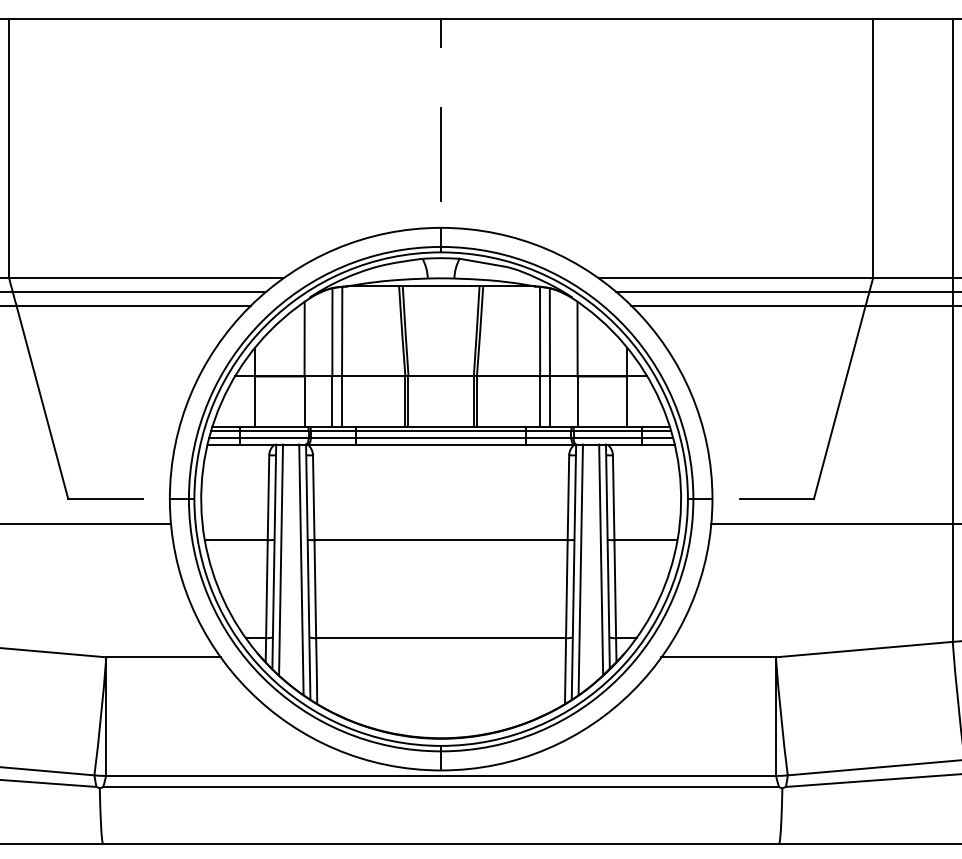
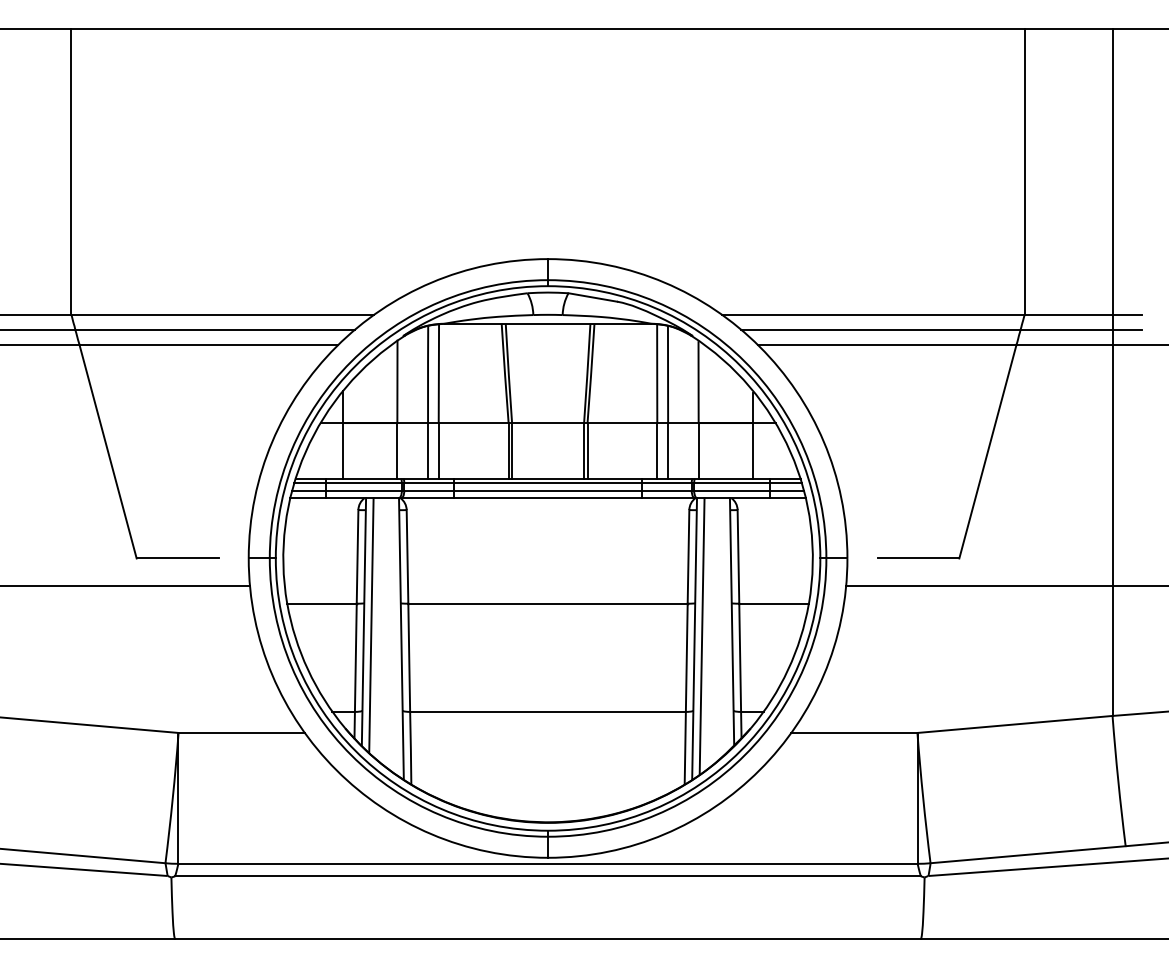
line: (441, 32) -> (548, 43), removed
line: (440, 153) -> (547, 177), removed
line: (601, 559) -> (724, 624), removed
line: (301, 569) -> (393, 636), removed

